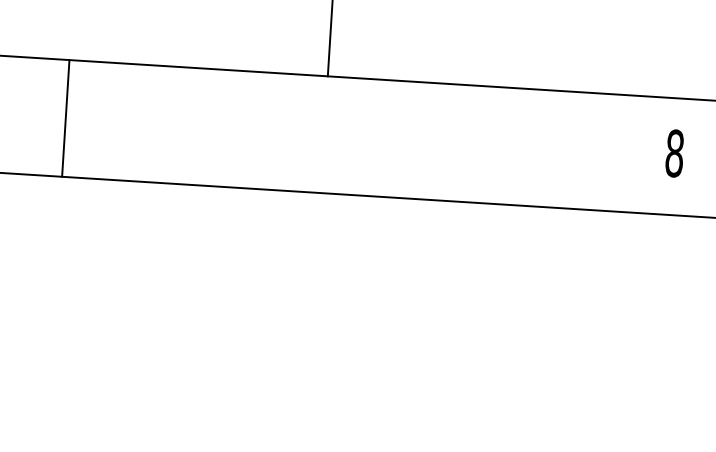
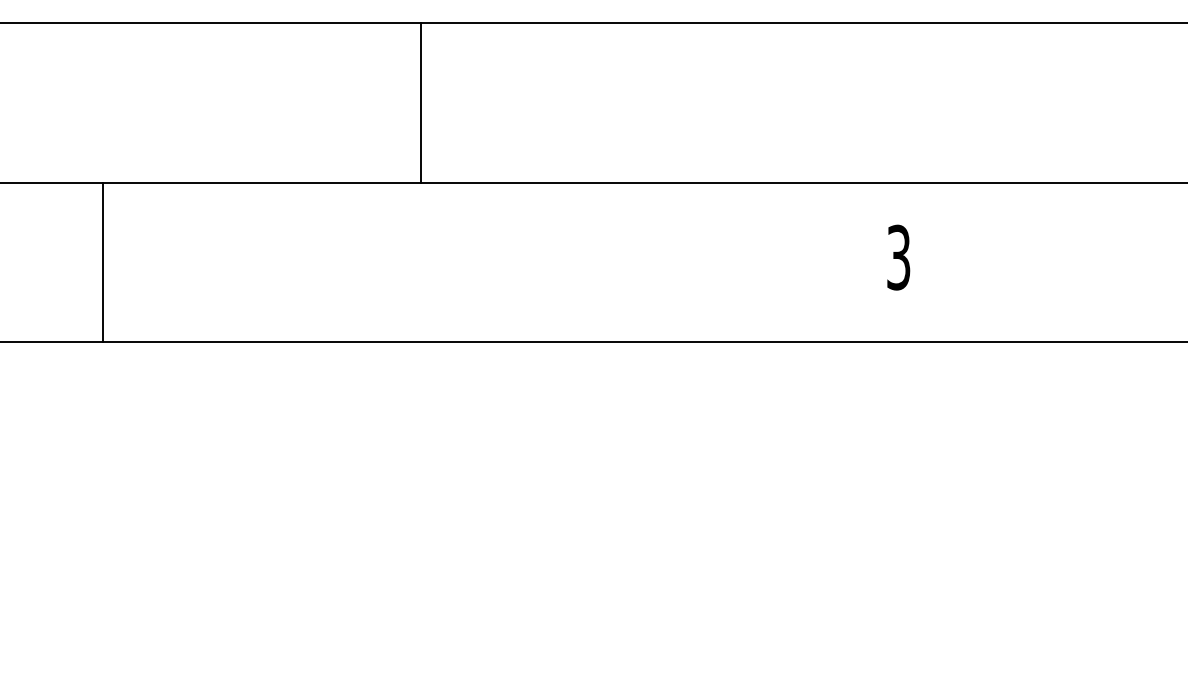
line: (65, 118) -> (103, 261), moved
text: (674, 153) -> (898, 257), 8 -> 3

